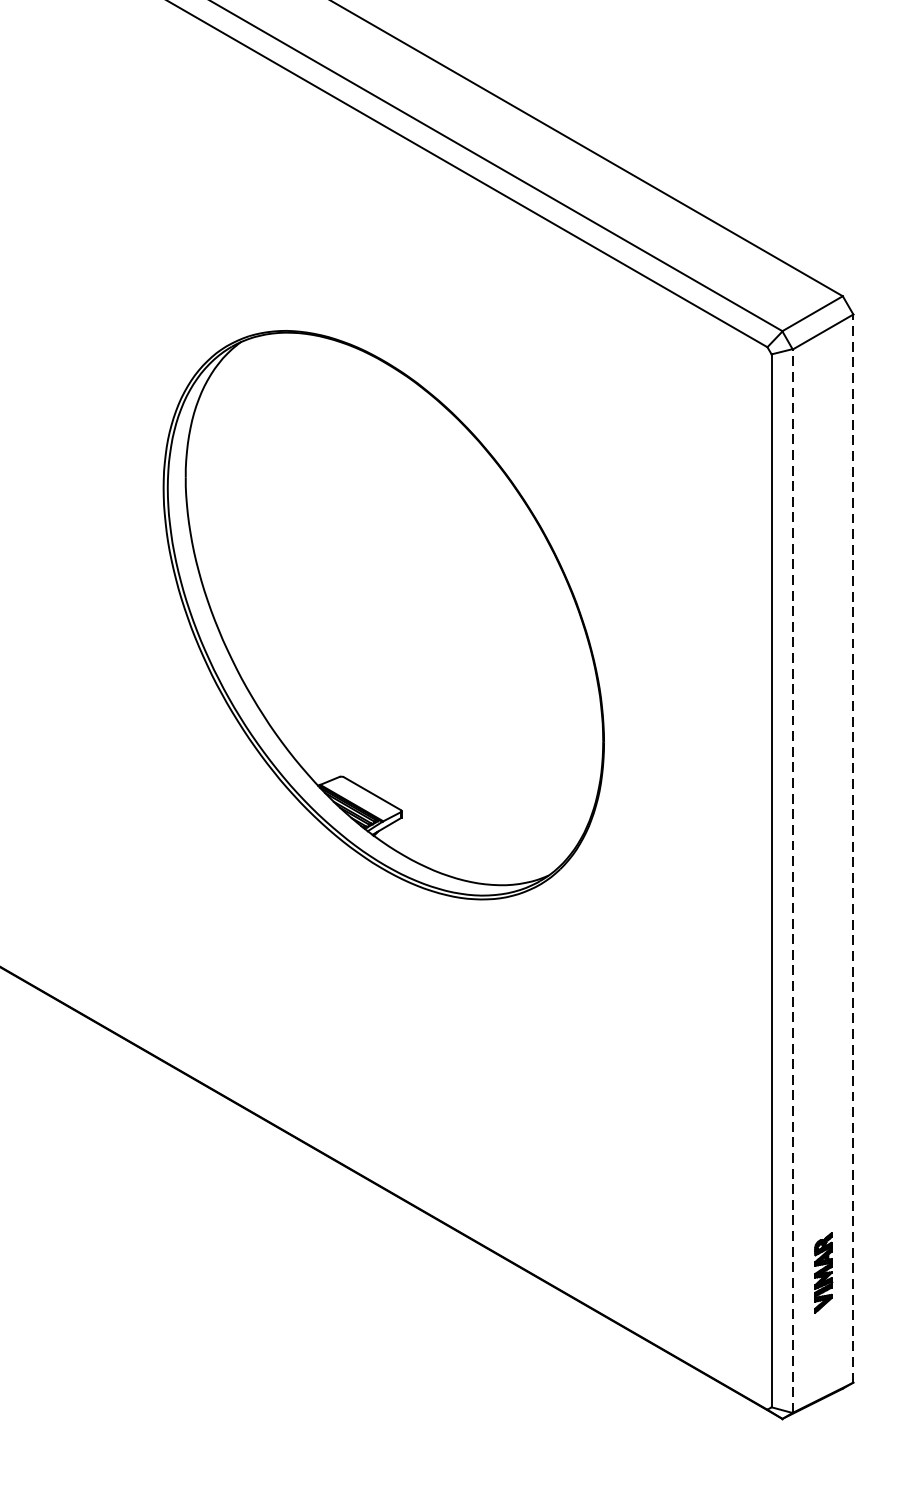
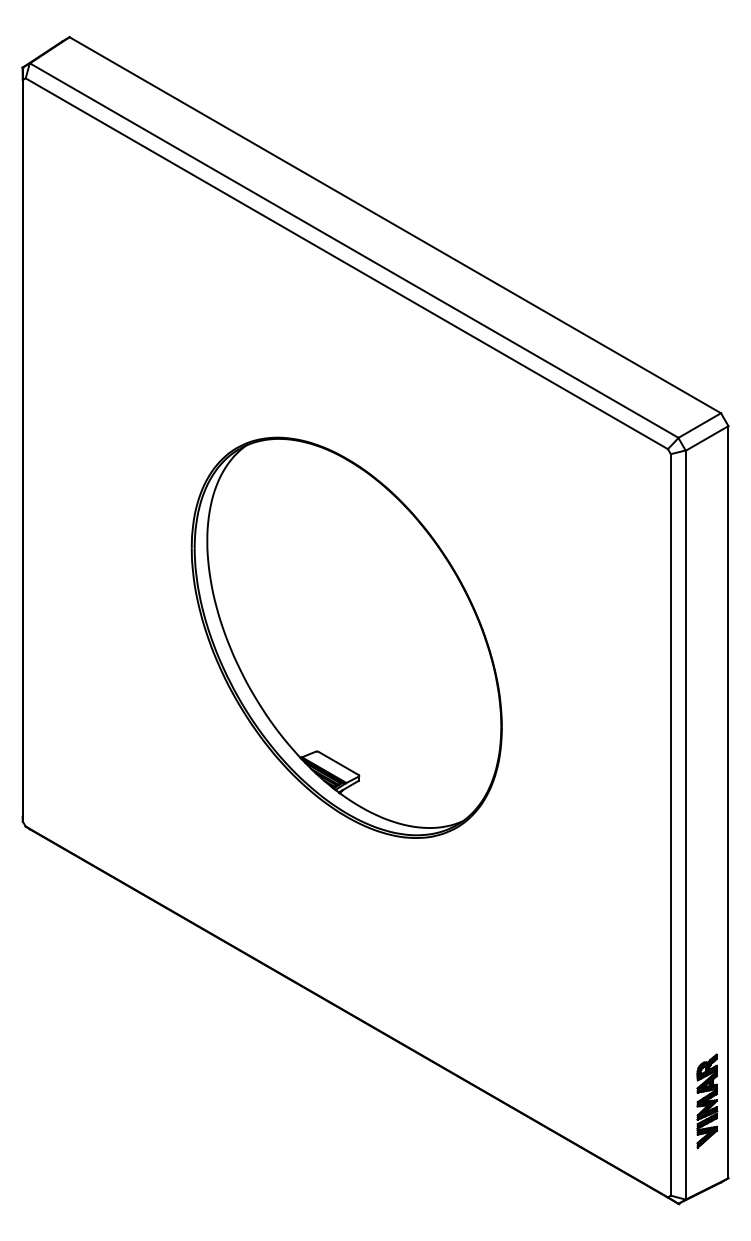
part: (383, 614) -> (346, 637), moved
line: (853, 847) -> (728, 801), dashed -> solid
line: (792, 880) -> (685, 824), dashed -> solid
part: (823, 1272) -> (707, 1100), size x1.67

